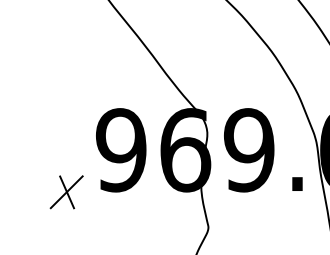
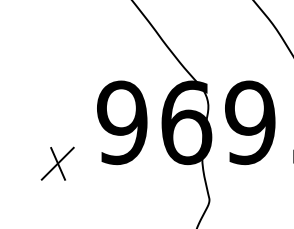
part: (66, 192) -> (57, 164), moved

